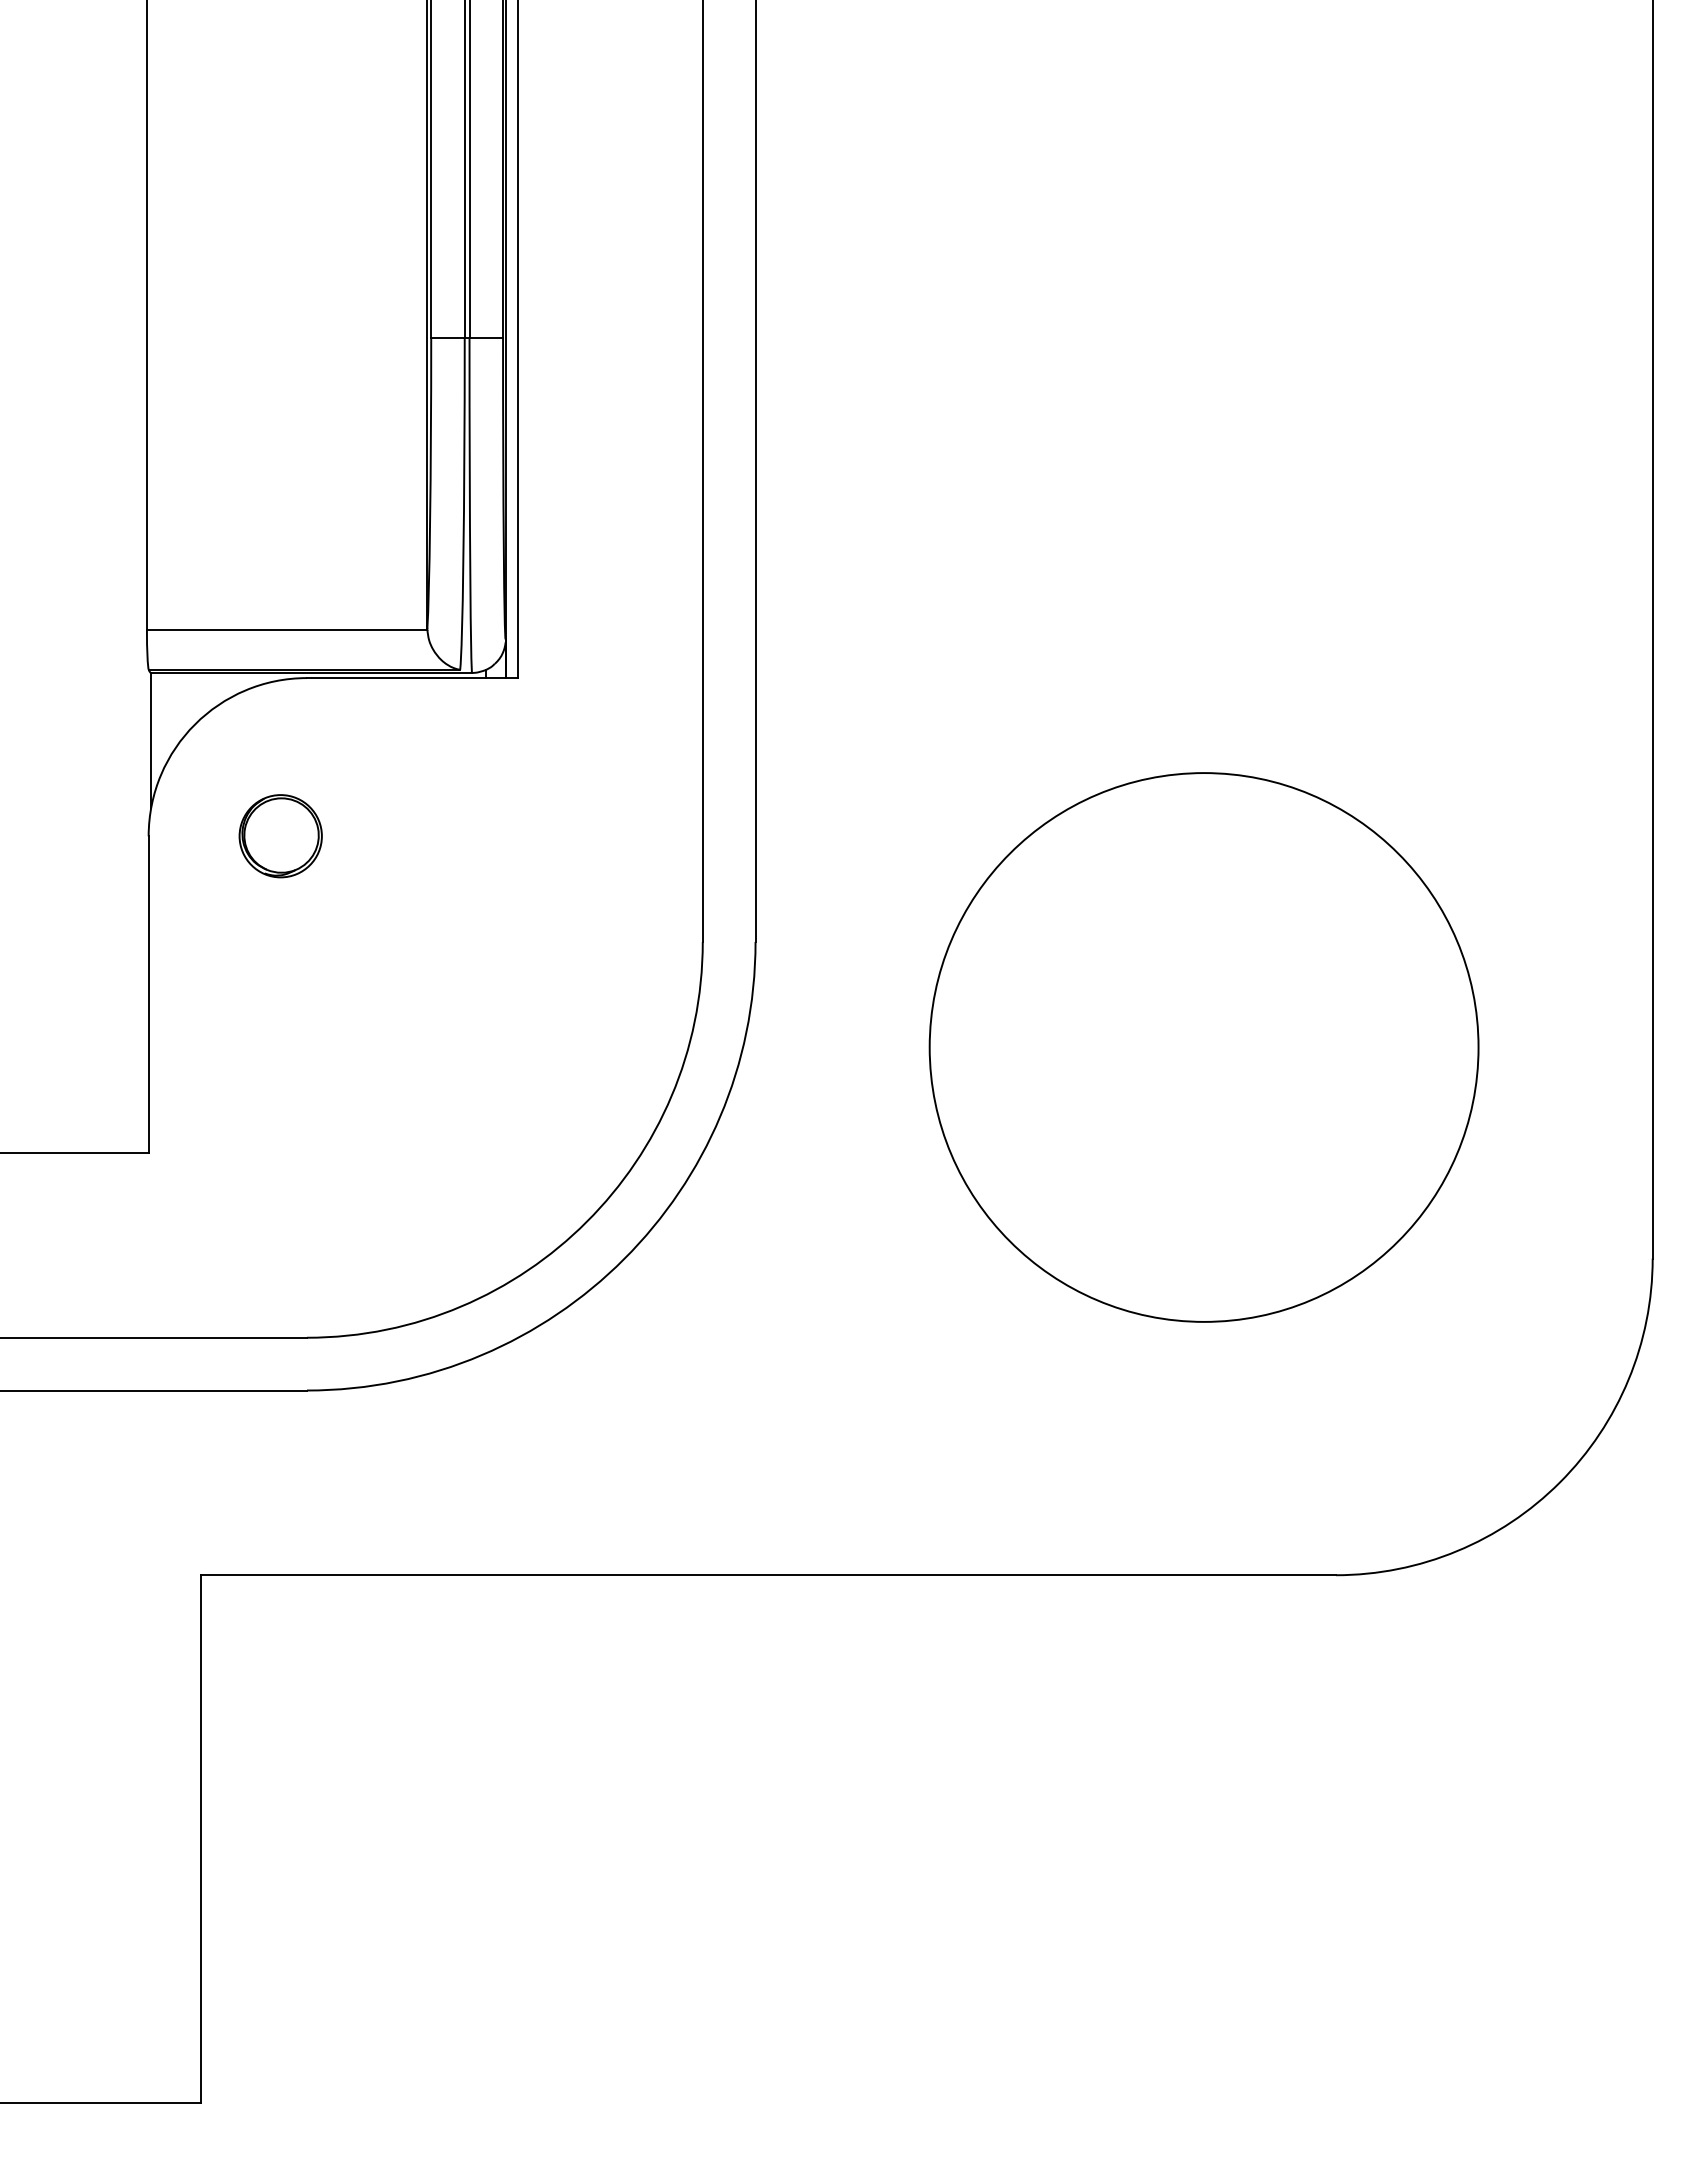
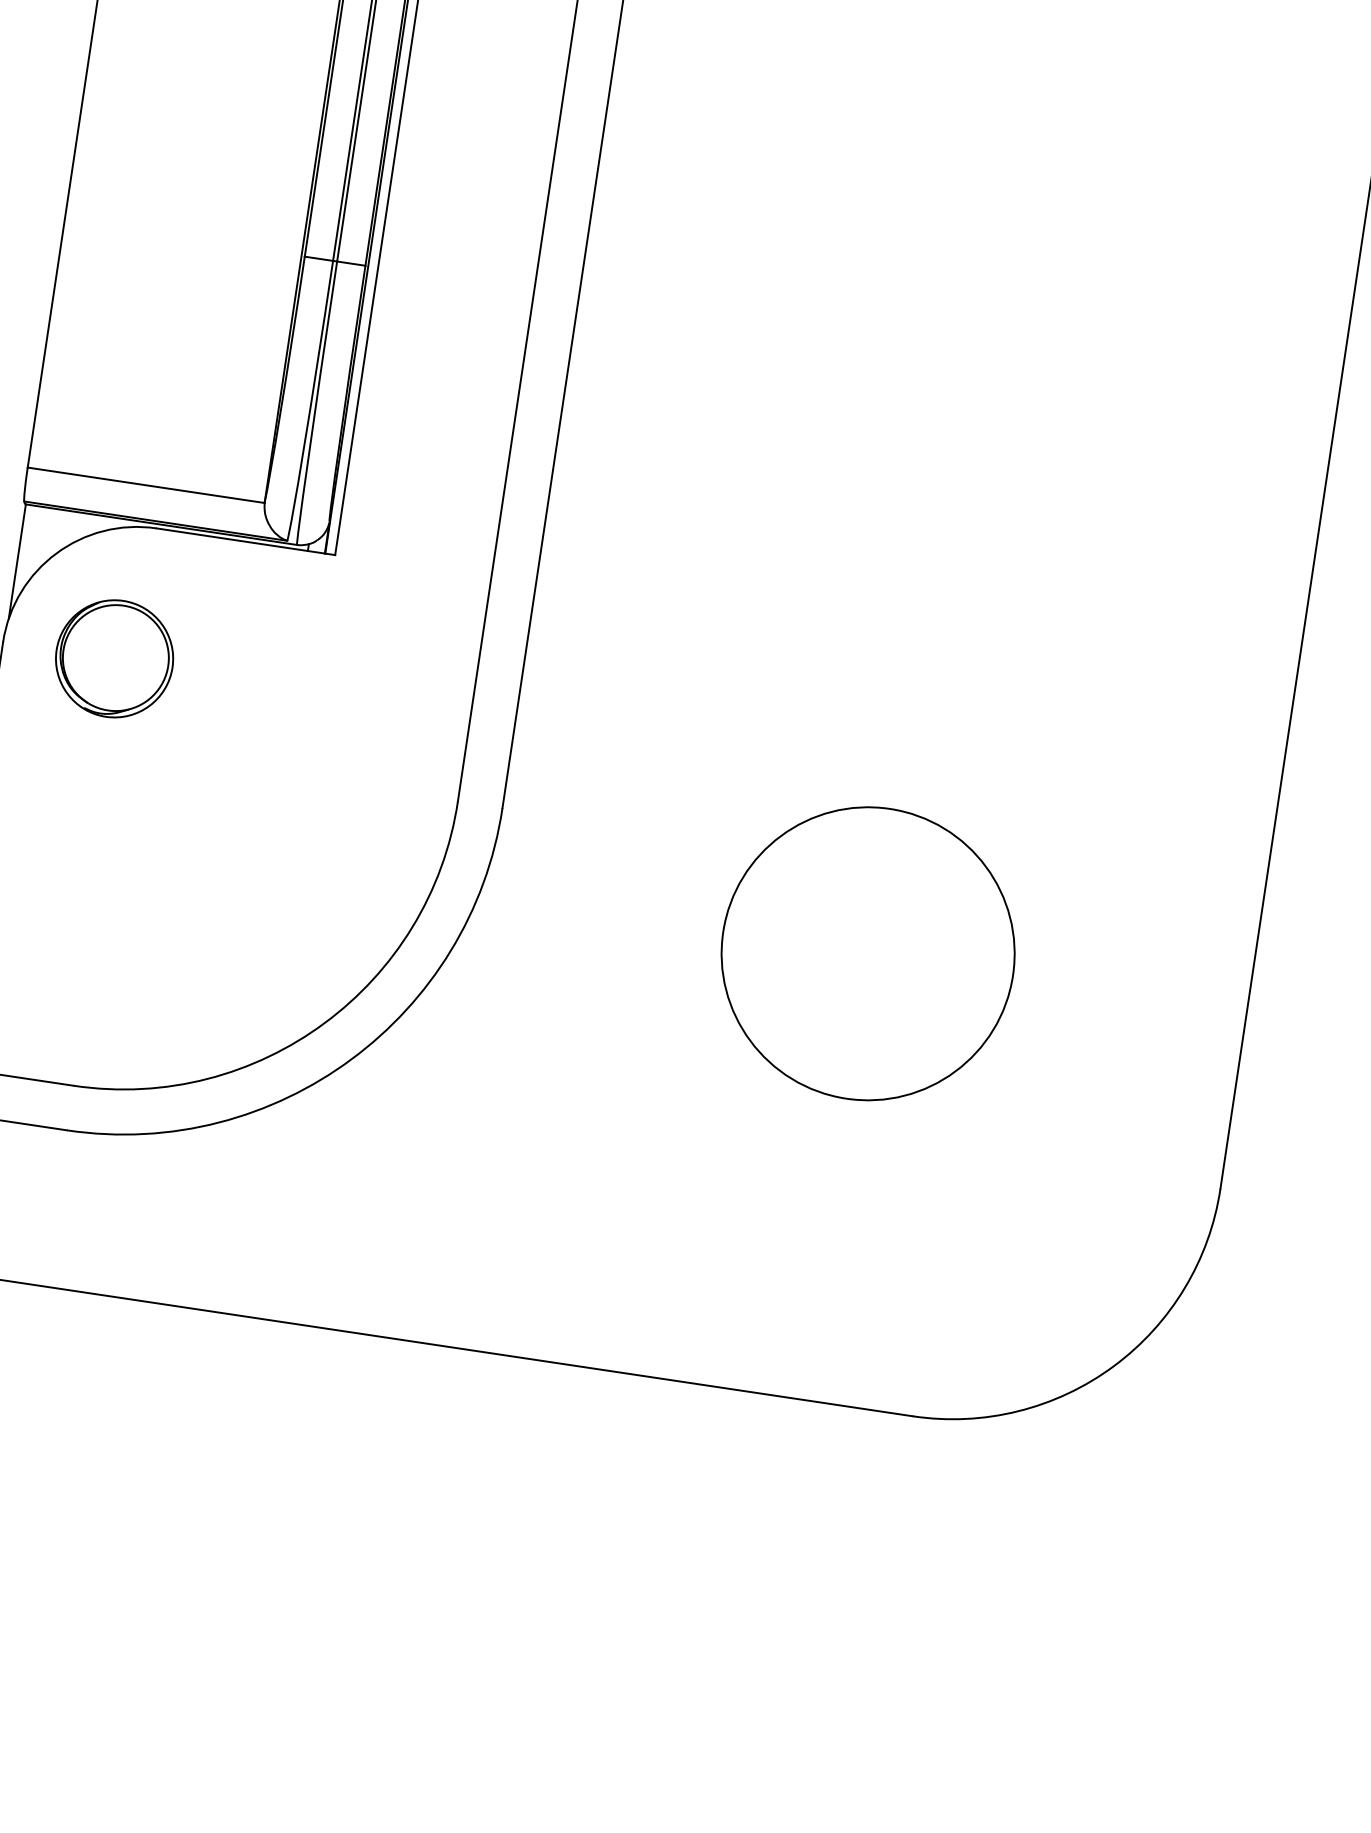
part: (280, 835) -> (114, 658), size x1.67
circle: (1203, 1047) -> (867, 953), size x0.62

